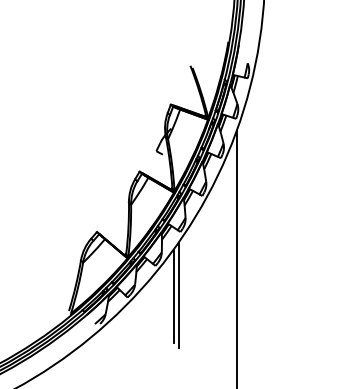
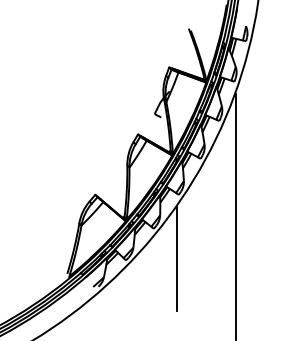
line: (174, 296) -> (172, 259), removed

